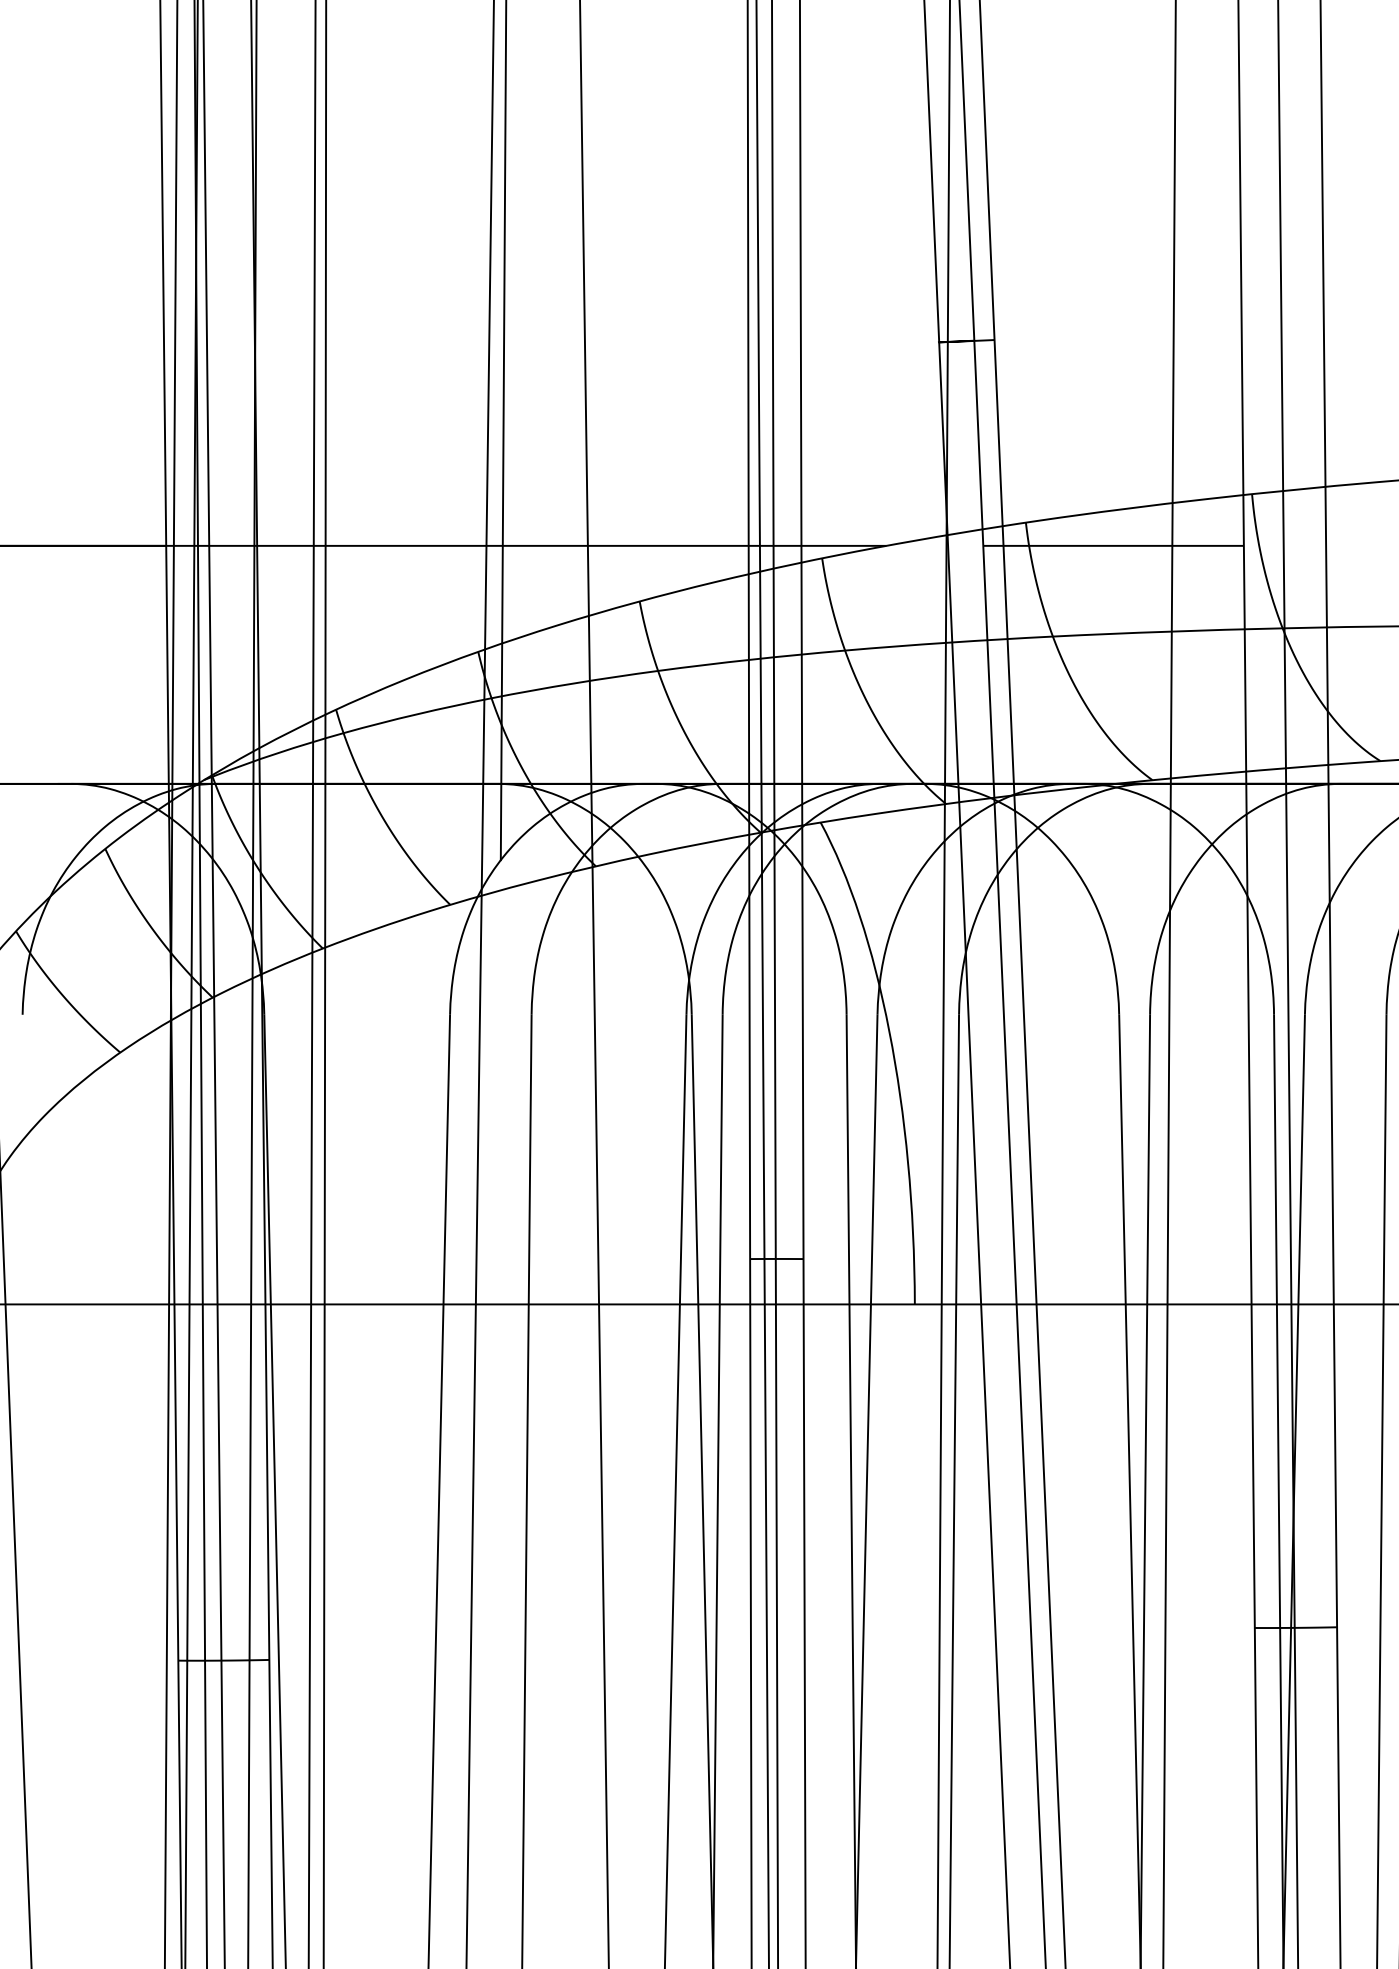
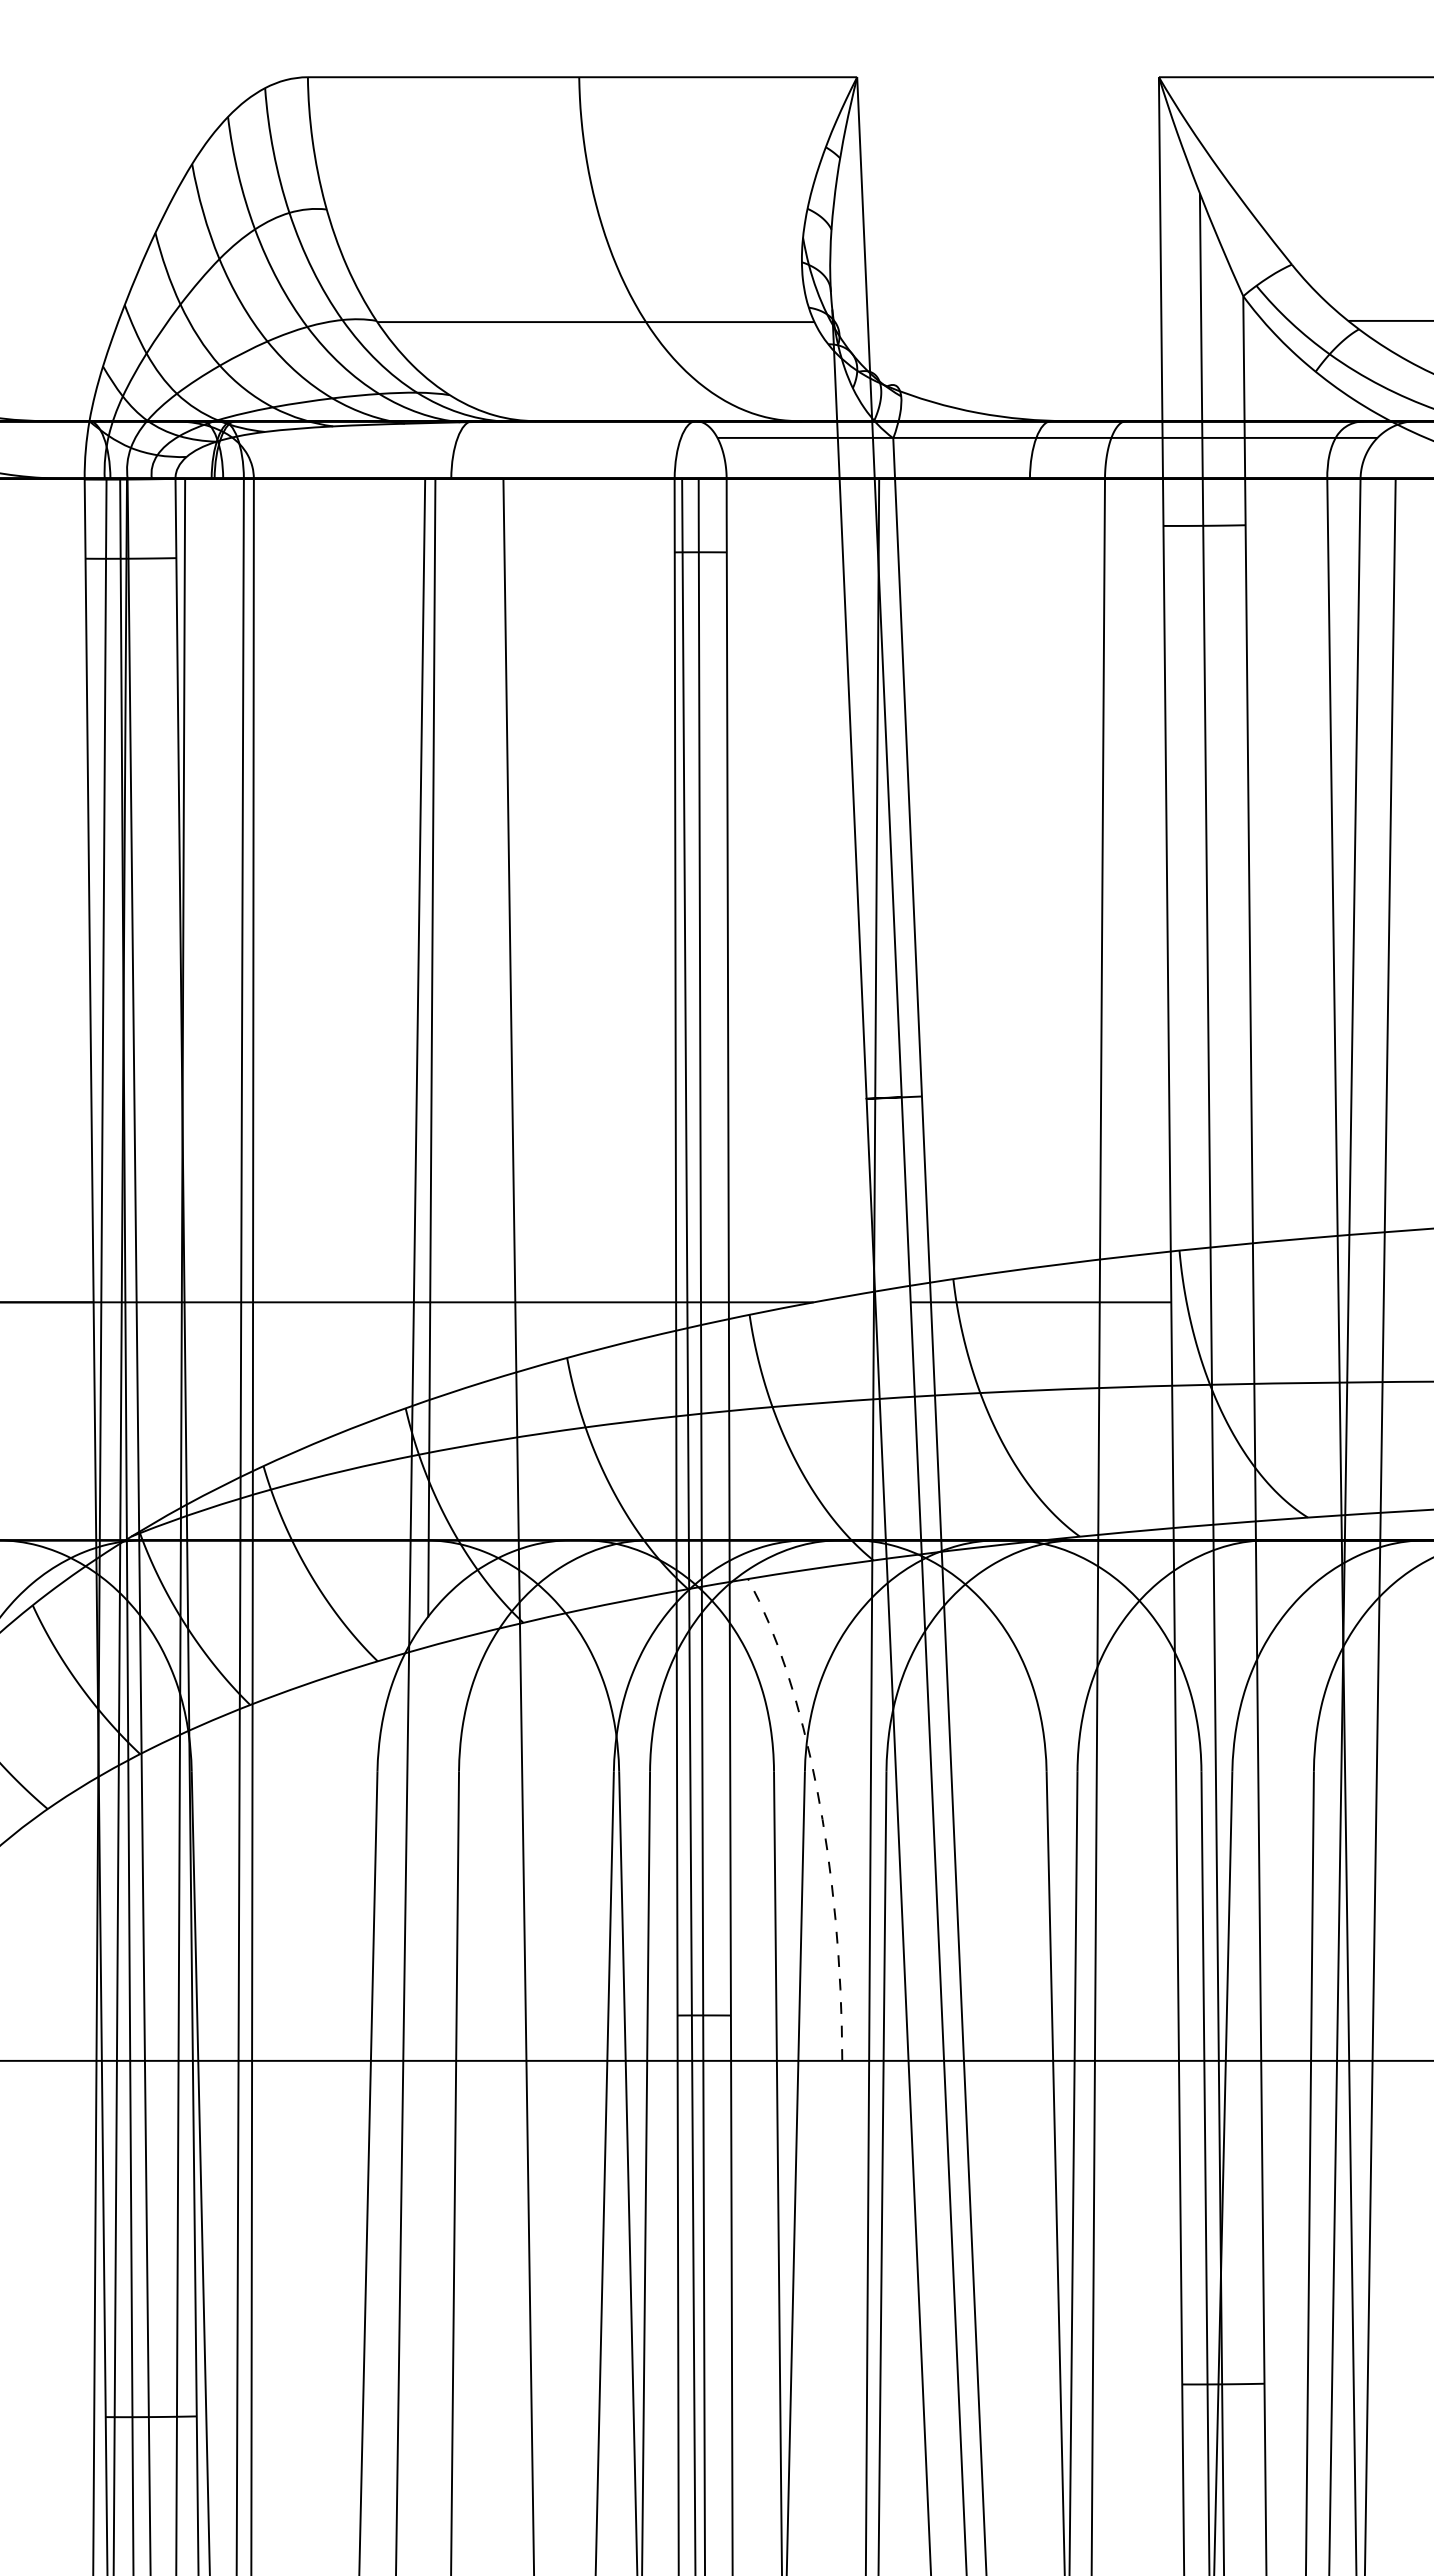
arc: (893, 1054) -> (820, 1810), solid -> dashed

